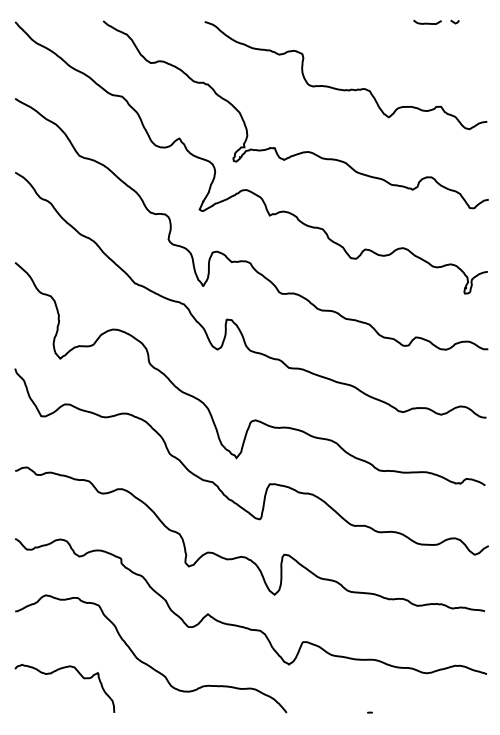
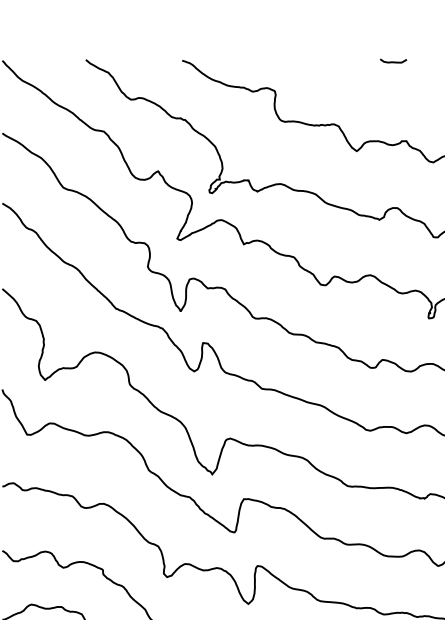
line: (454, 21) -> (419, 60), removed

